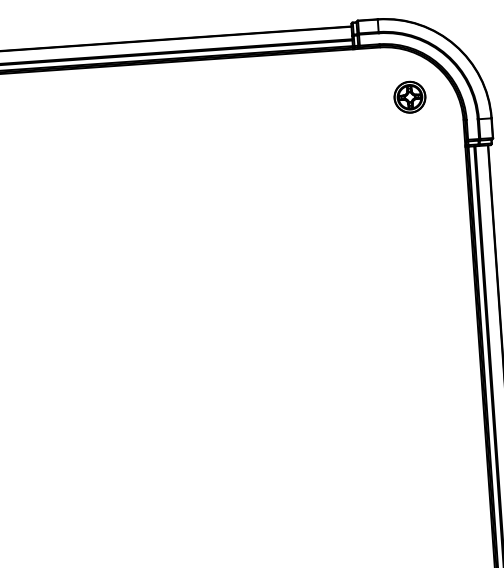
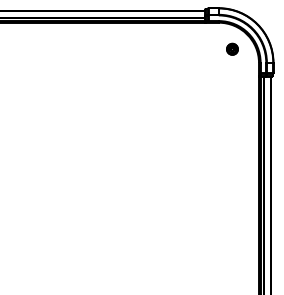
part: (410, 97) -> (232, 49), size x0.7

